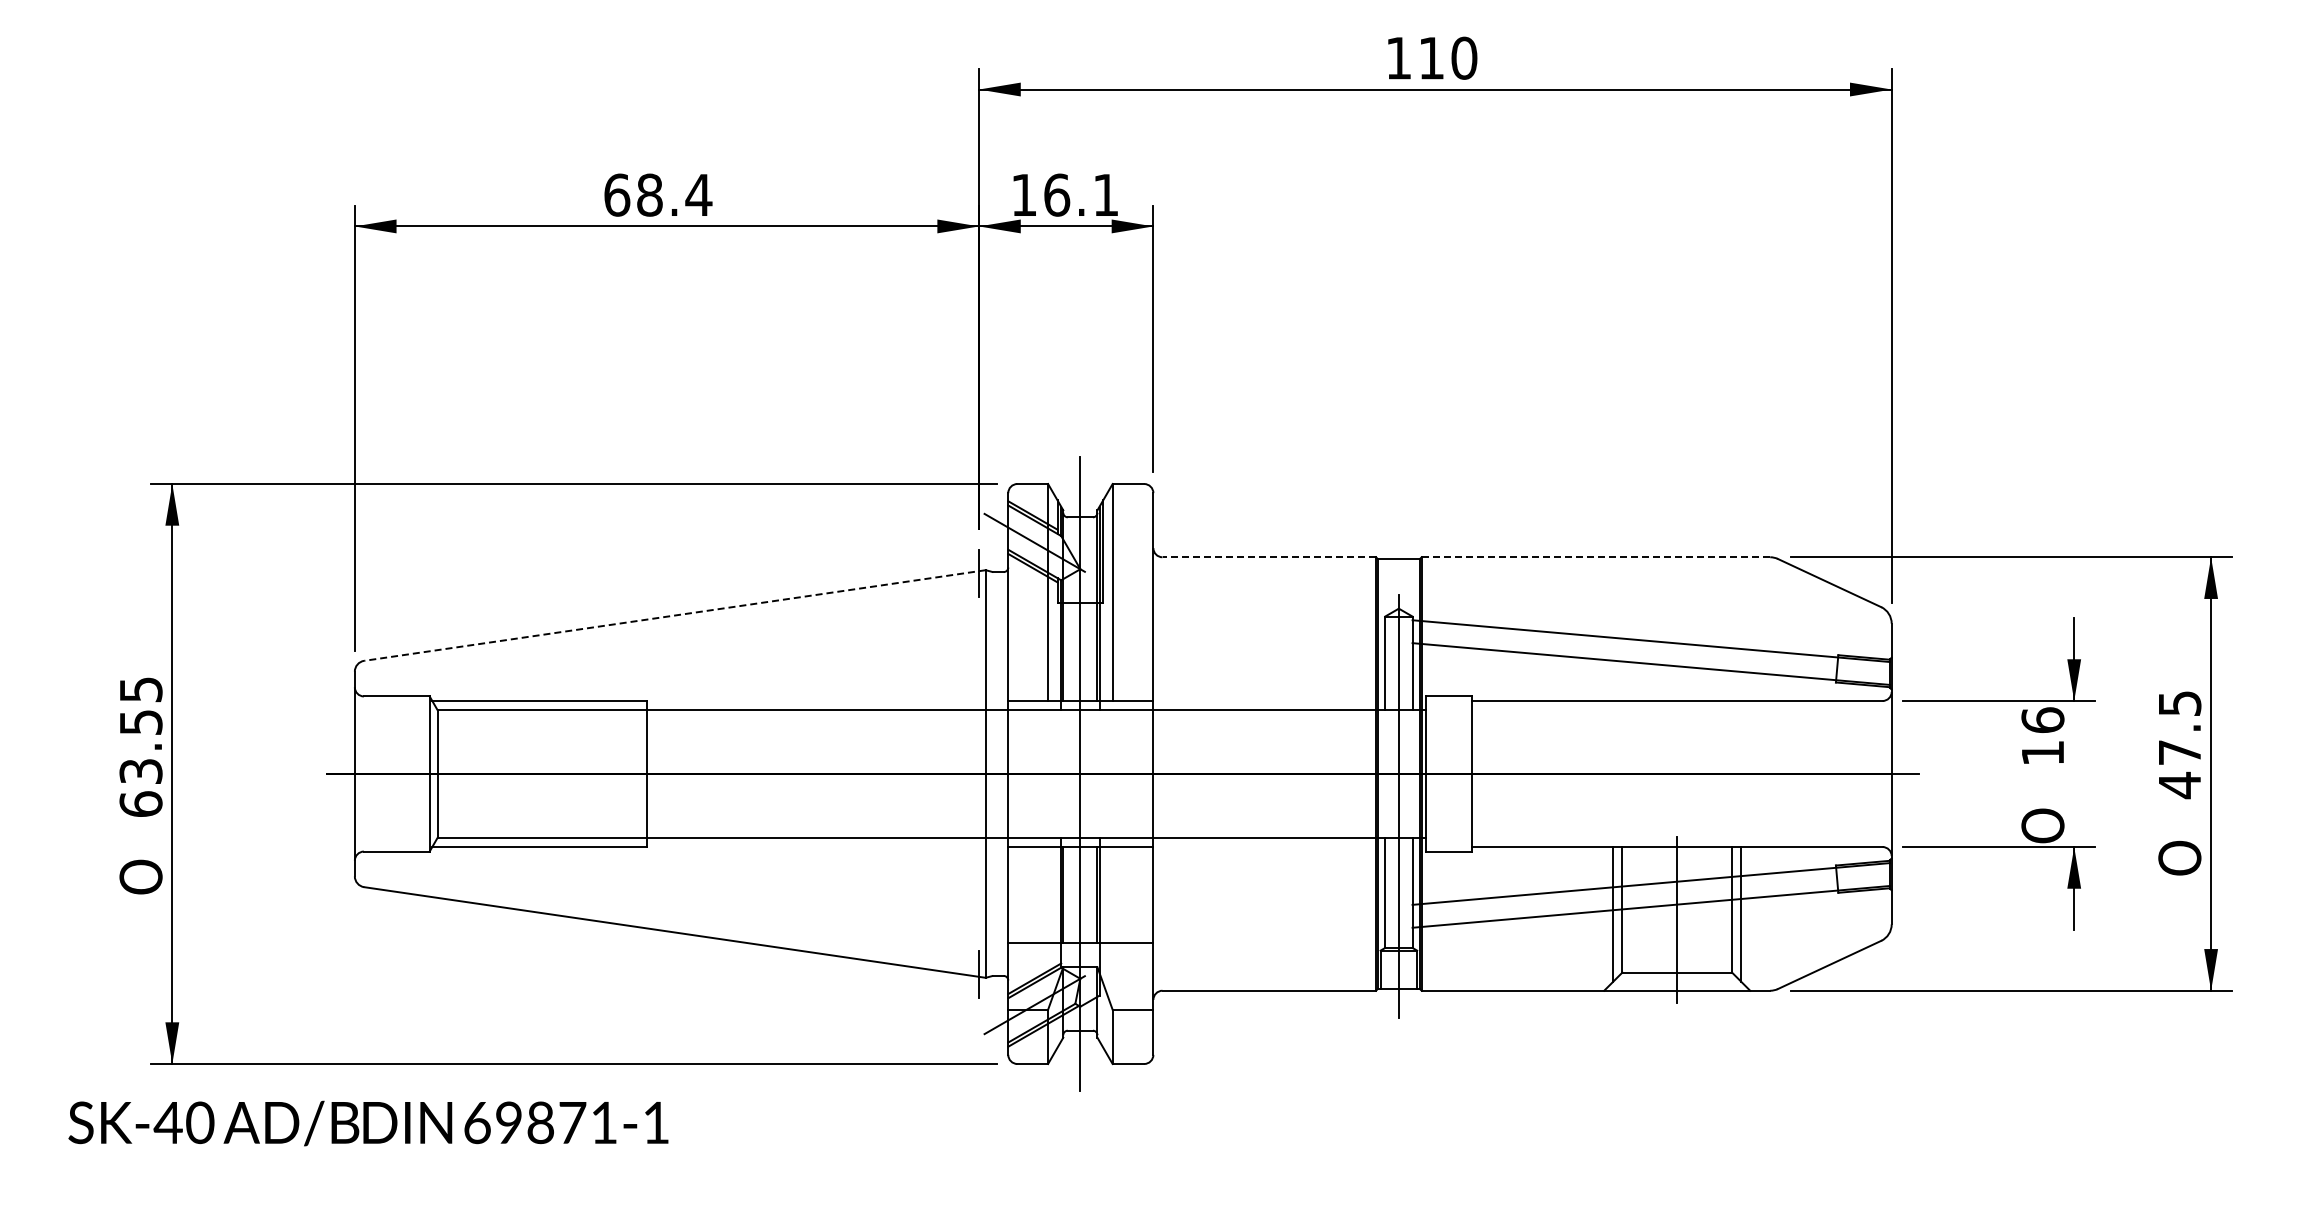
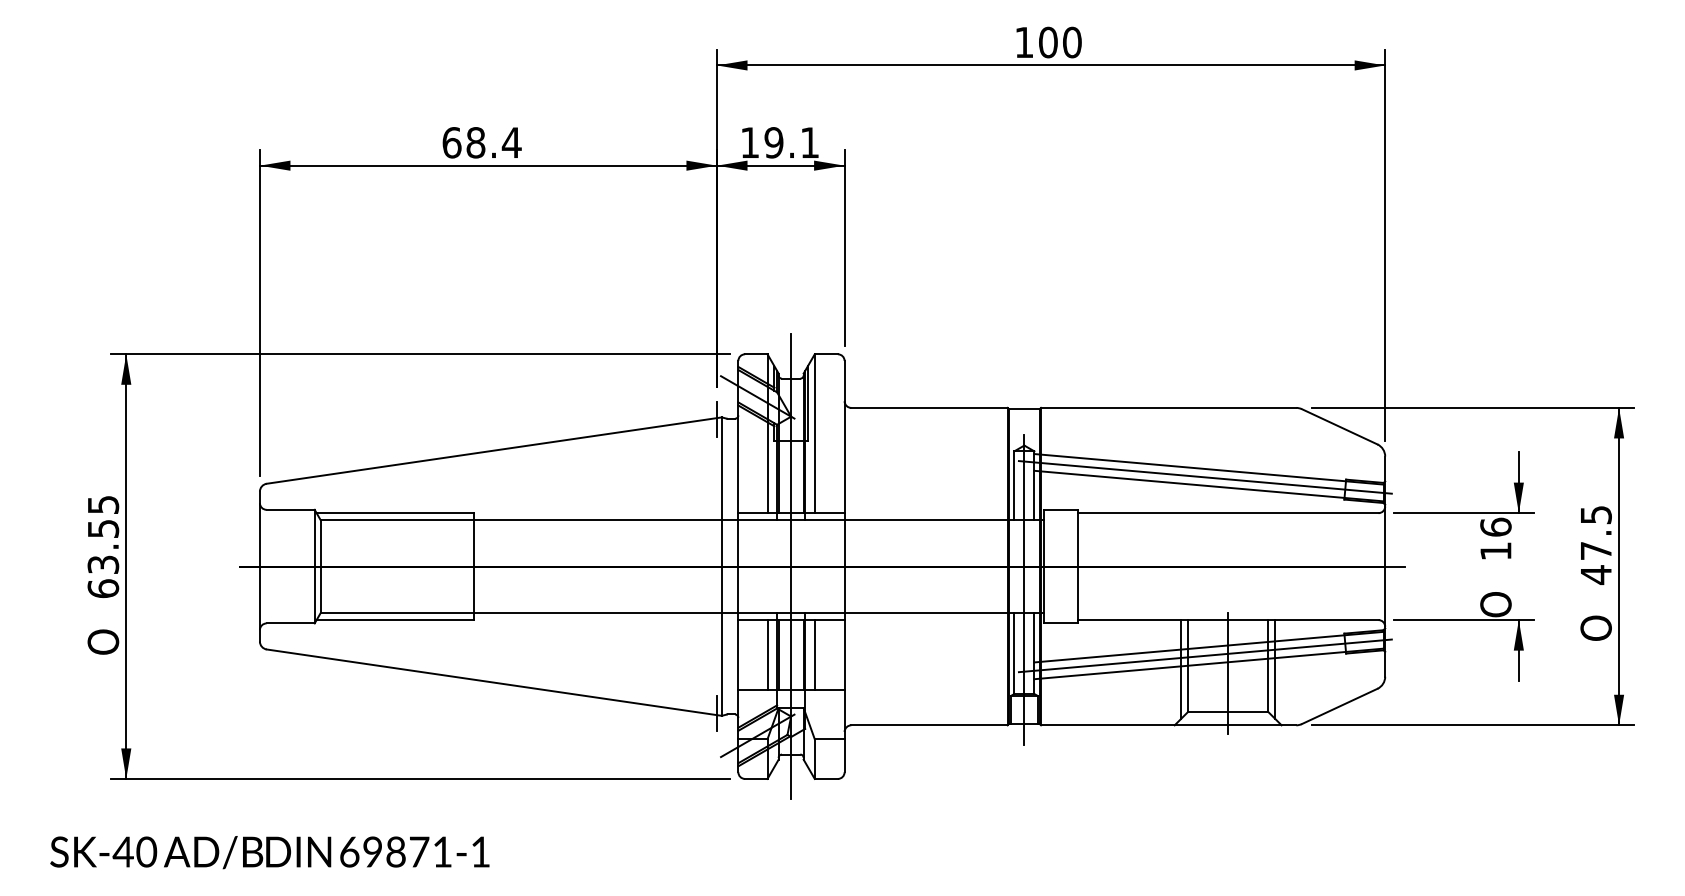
text: (1431, 57) -> (1048, 41), 110 -> 100
text: (1057, 194) -> (774, 142), 16.1 -> 19.1
line: (1269, 557) -> (929, 408), dashed -> solid
line: (1595, 557) -> (1168, 408), dashed -> solid
line: (674, 615) -> (493, 450), dashed -> solid
line: (1645, 651) -> (1204, 476), added
line: (1048, 894) -> (767, 654), added
line: (1112, 894) -> (814, 654), added
line: (1645, 895) -> (1204, 655), added
text: (368, 1123) -> (269, 852), moved

